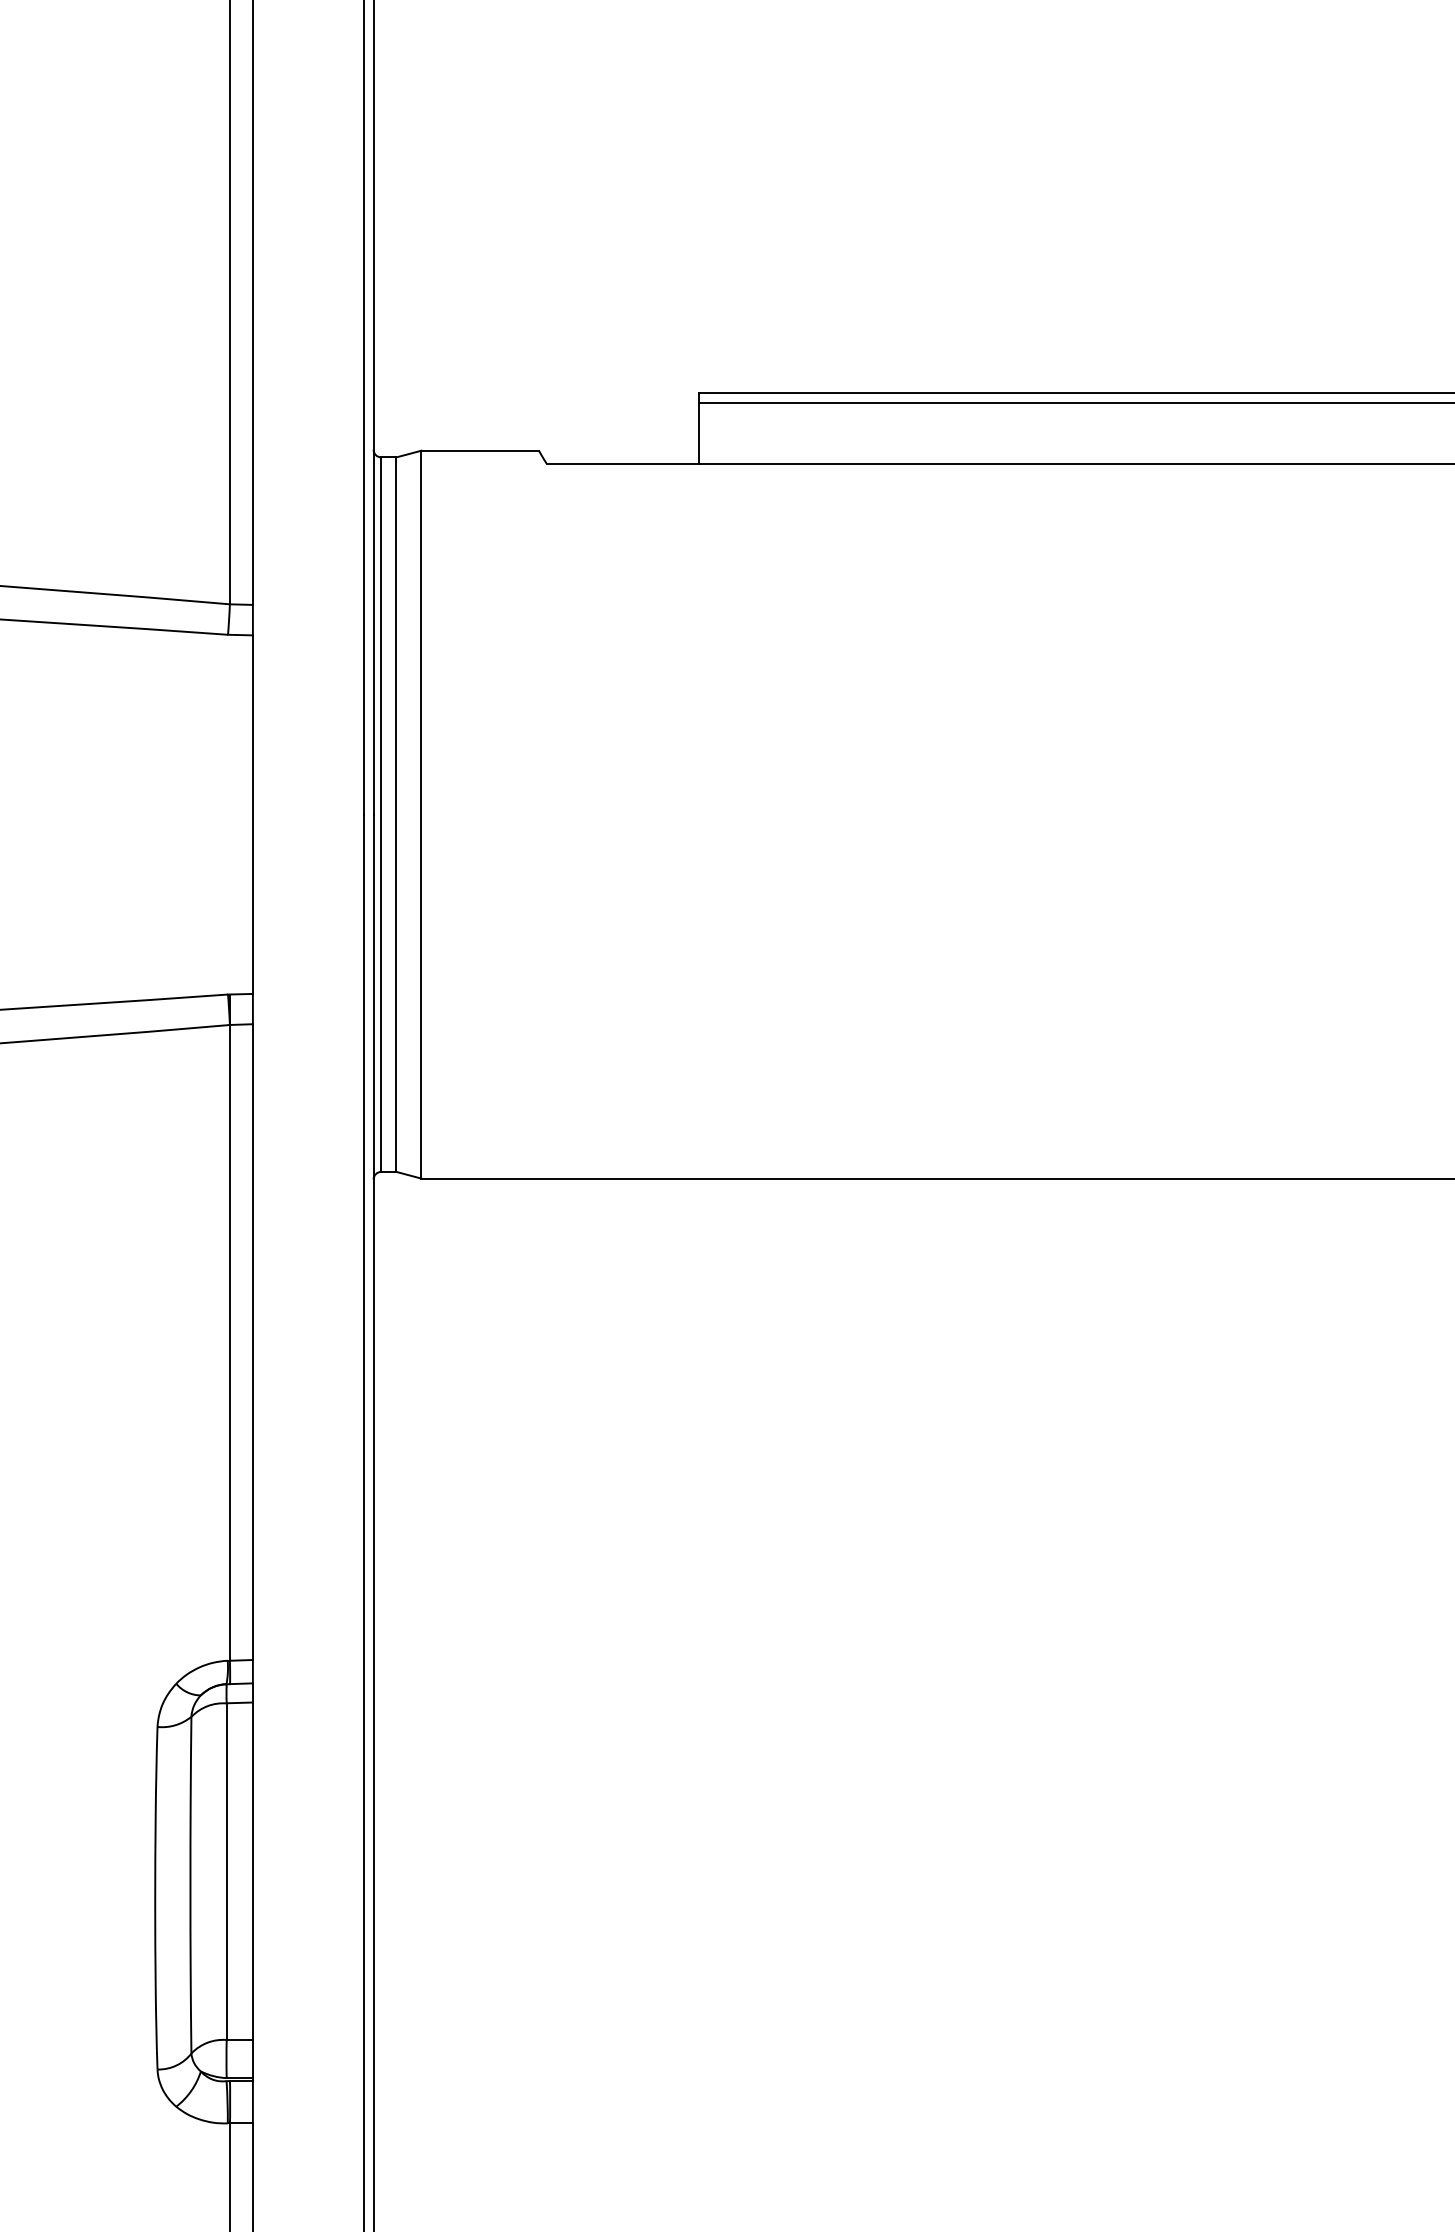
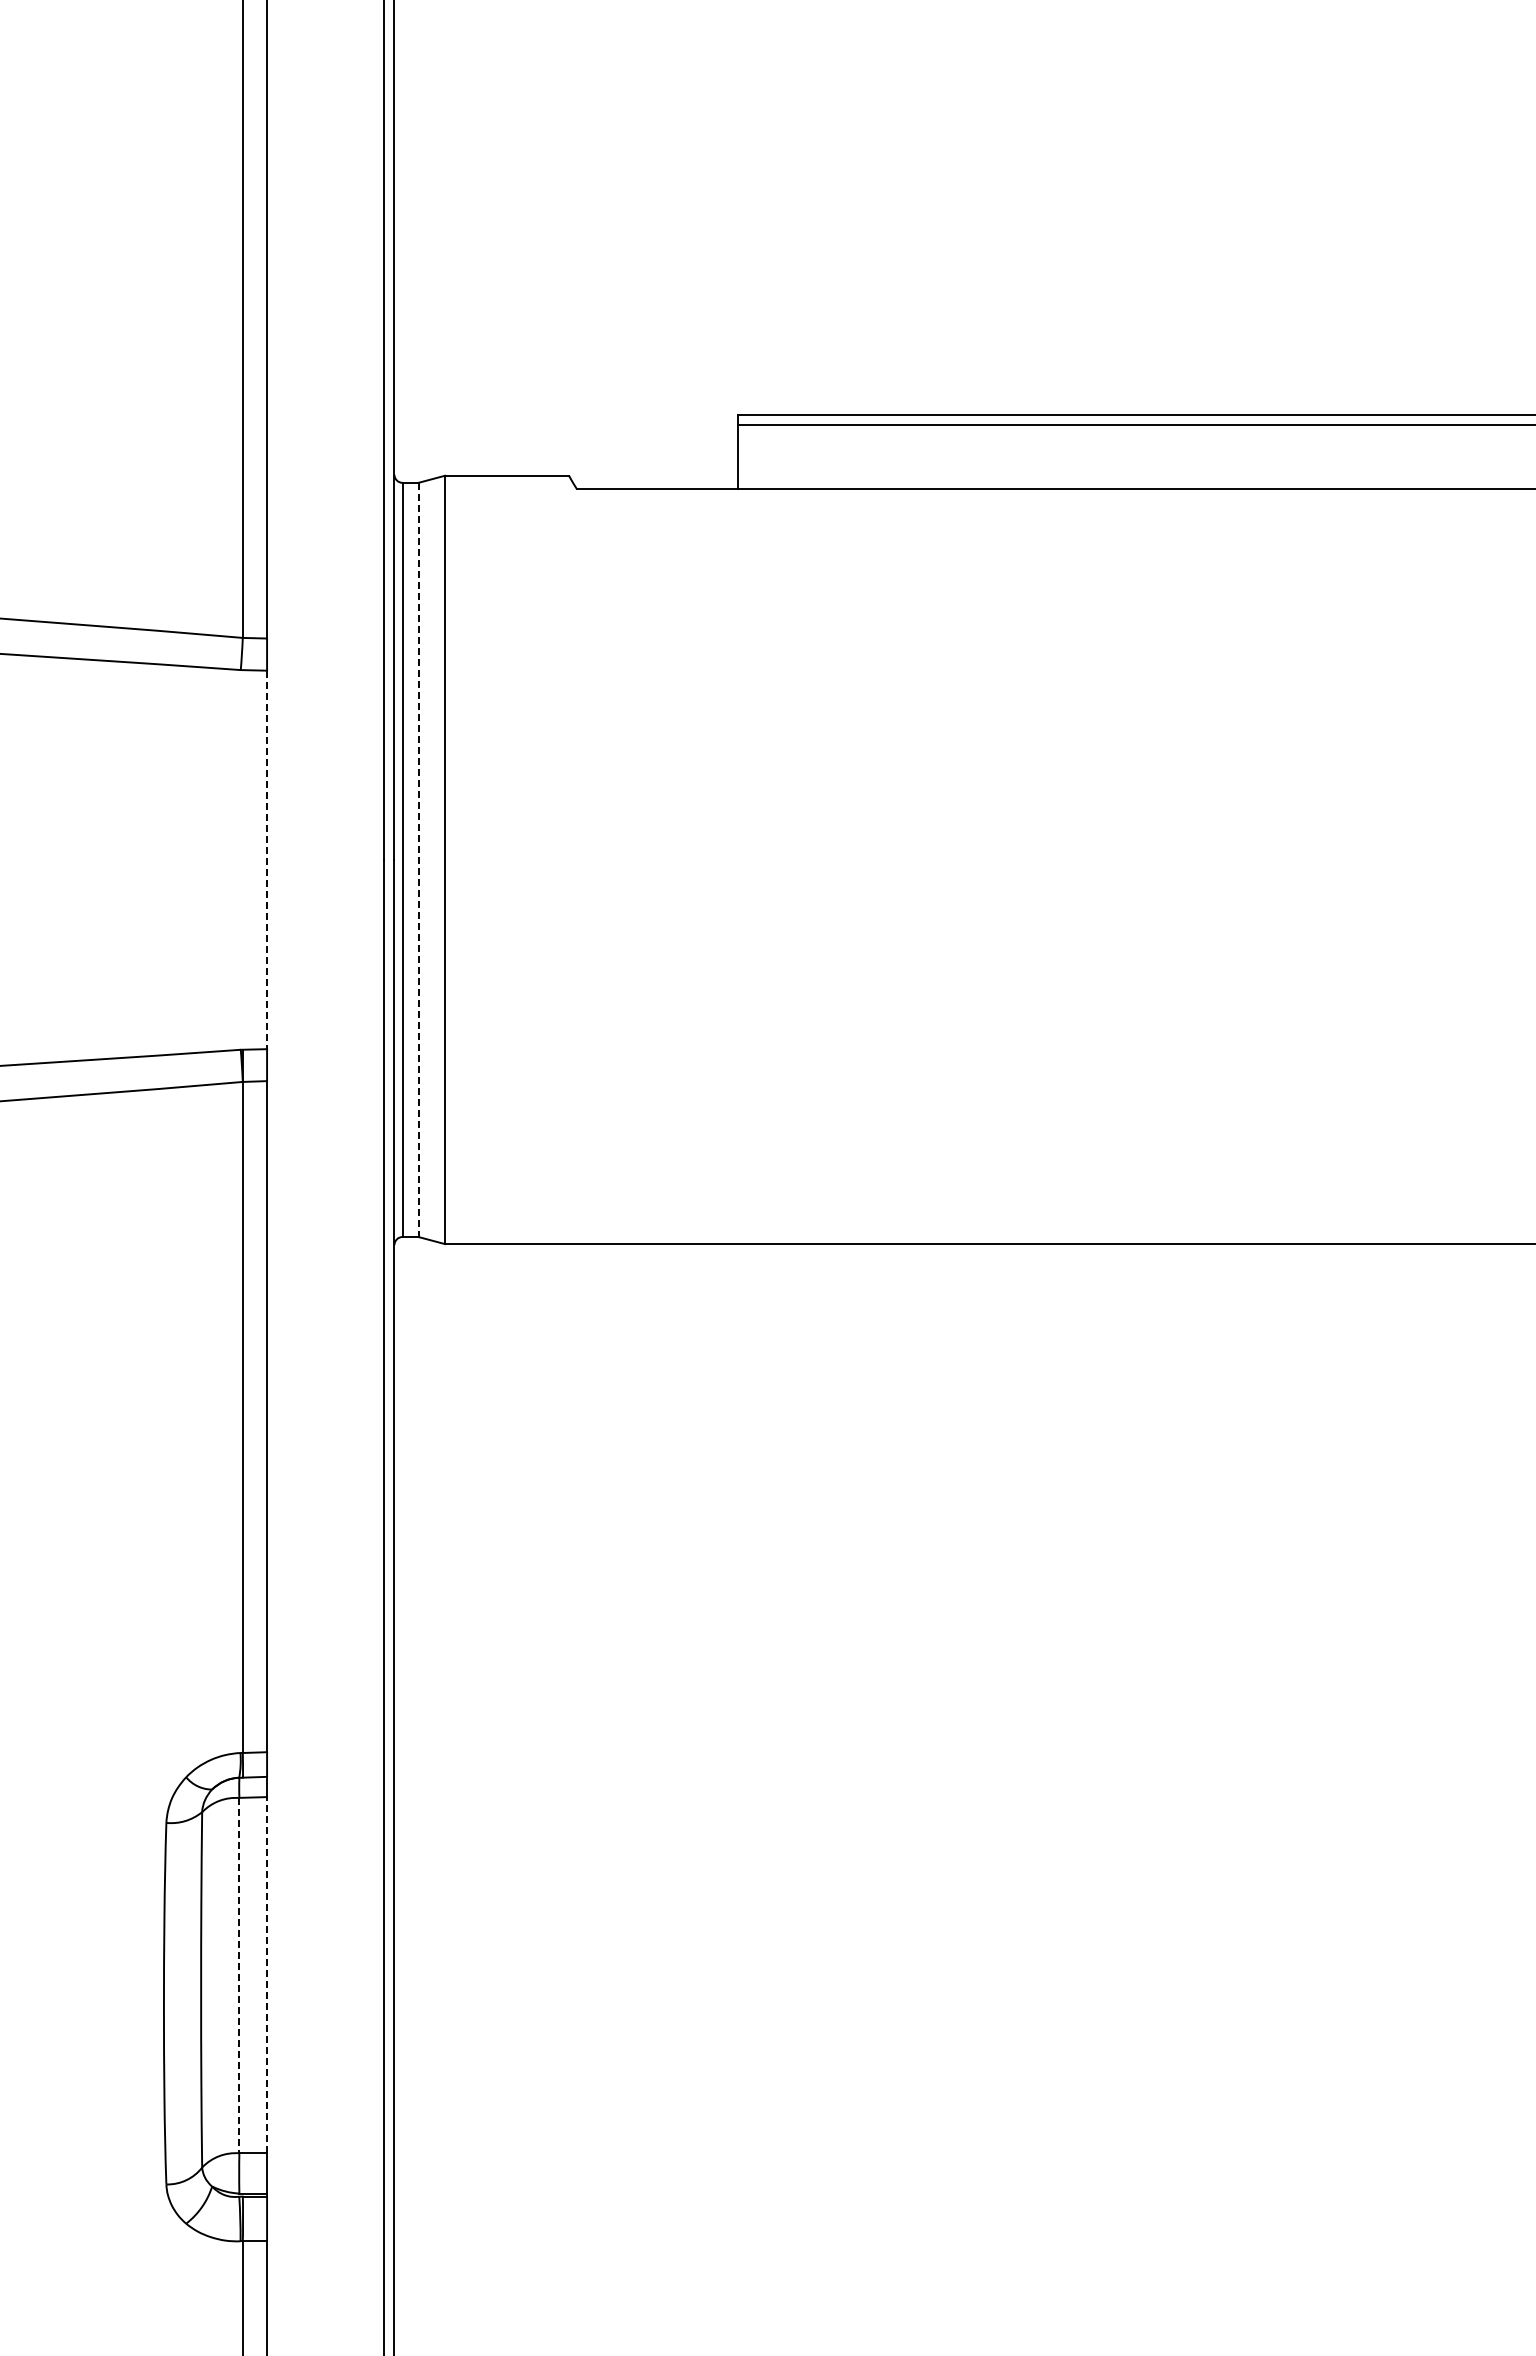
line: (253, 815) -> (267, 860), solid -> dashed
line: (396, 815) -> (418, 860), solid -> dashed
line: (253, 1870) -> (267, 1974), solid -> dashed
line: (226, 1871) -> (239, 1975), solid -> dashed

